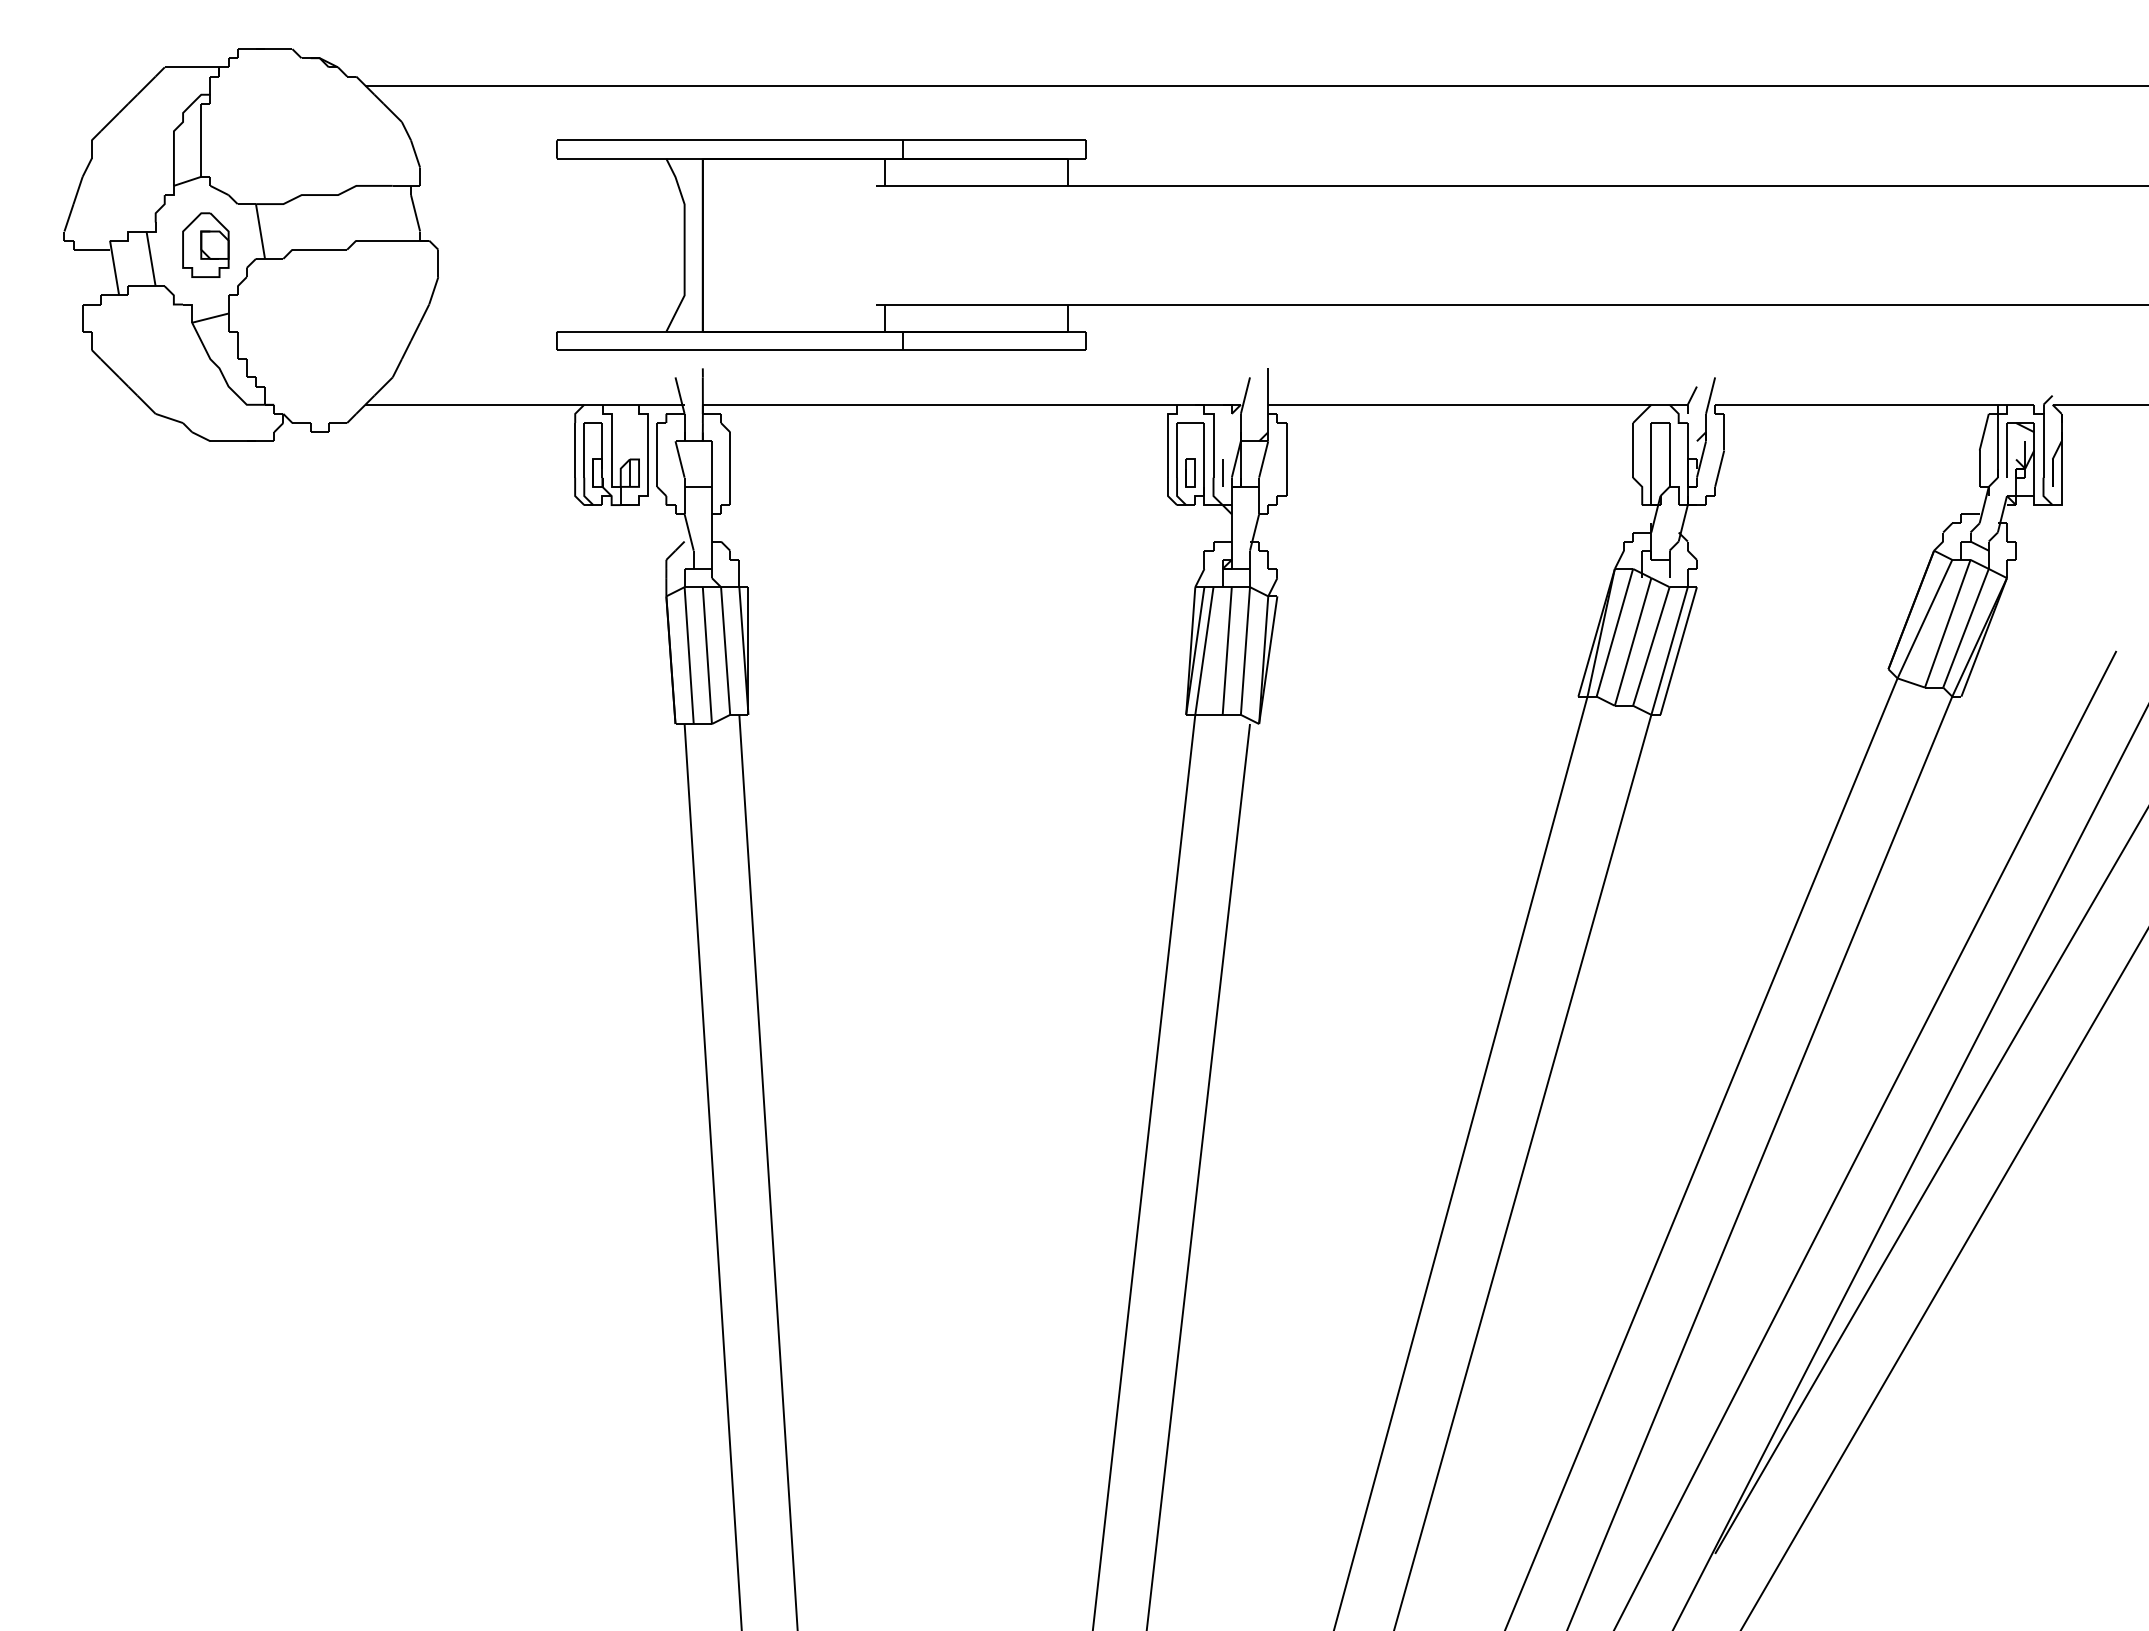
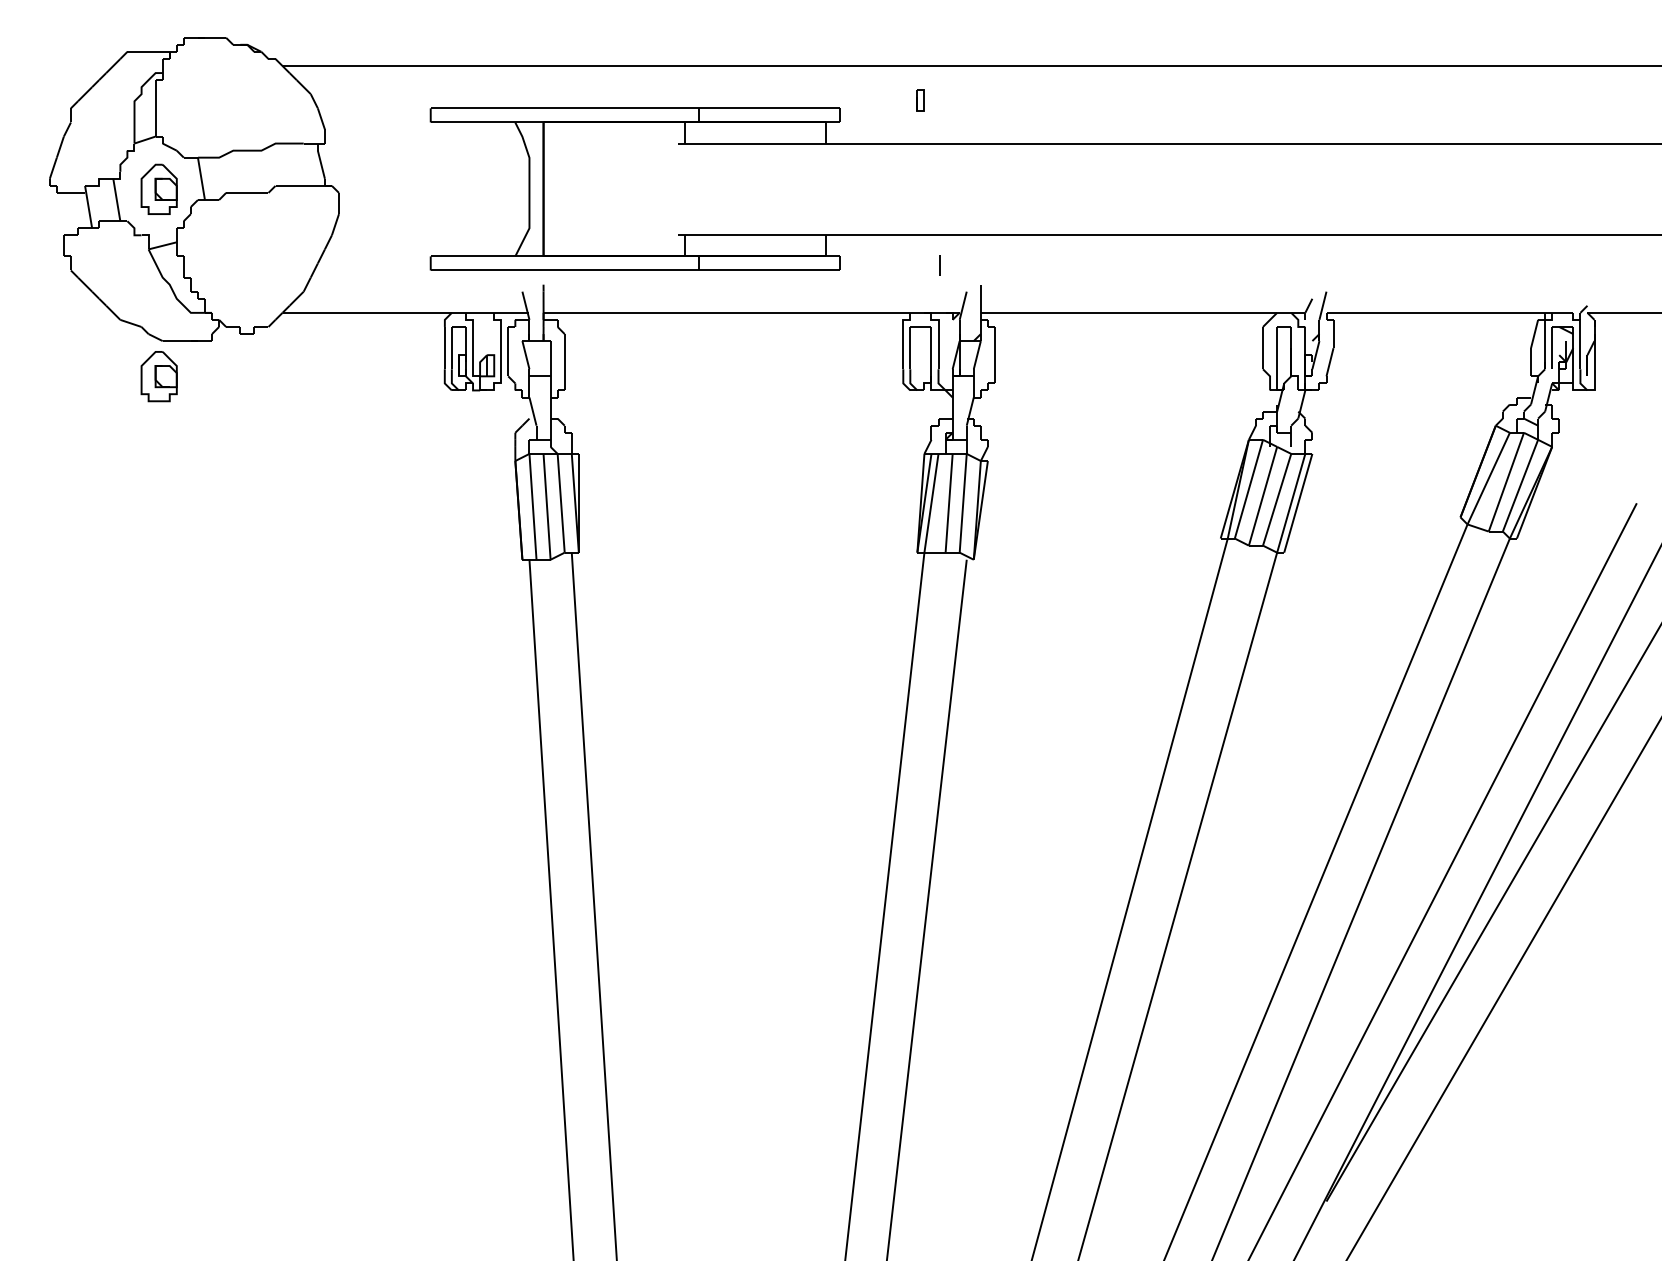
part: (1190, 472) -> (920, 99), moved
line: (1222, 472) -> (940, 264), moved
part: (205, 486) -> (158, 376), added

